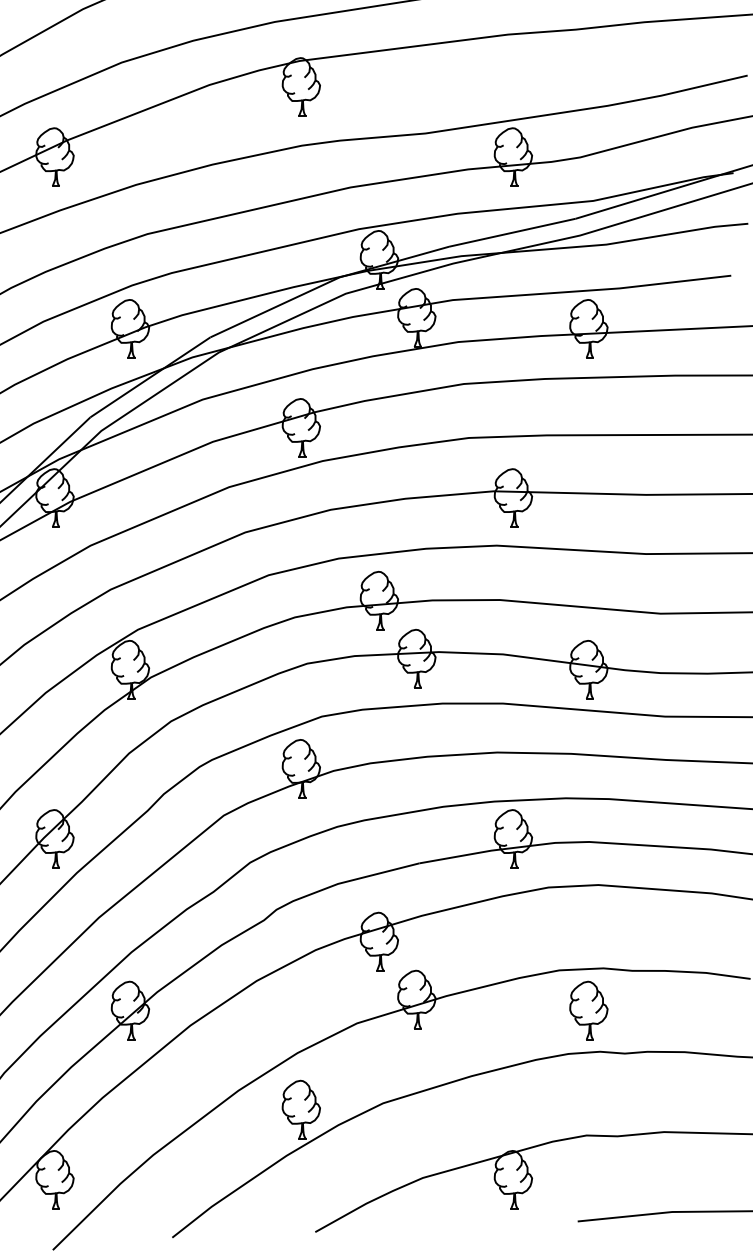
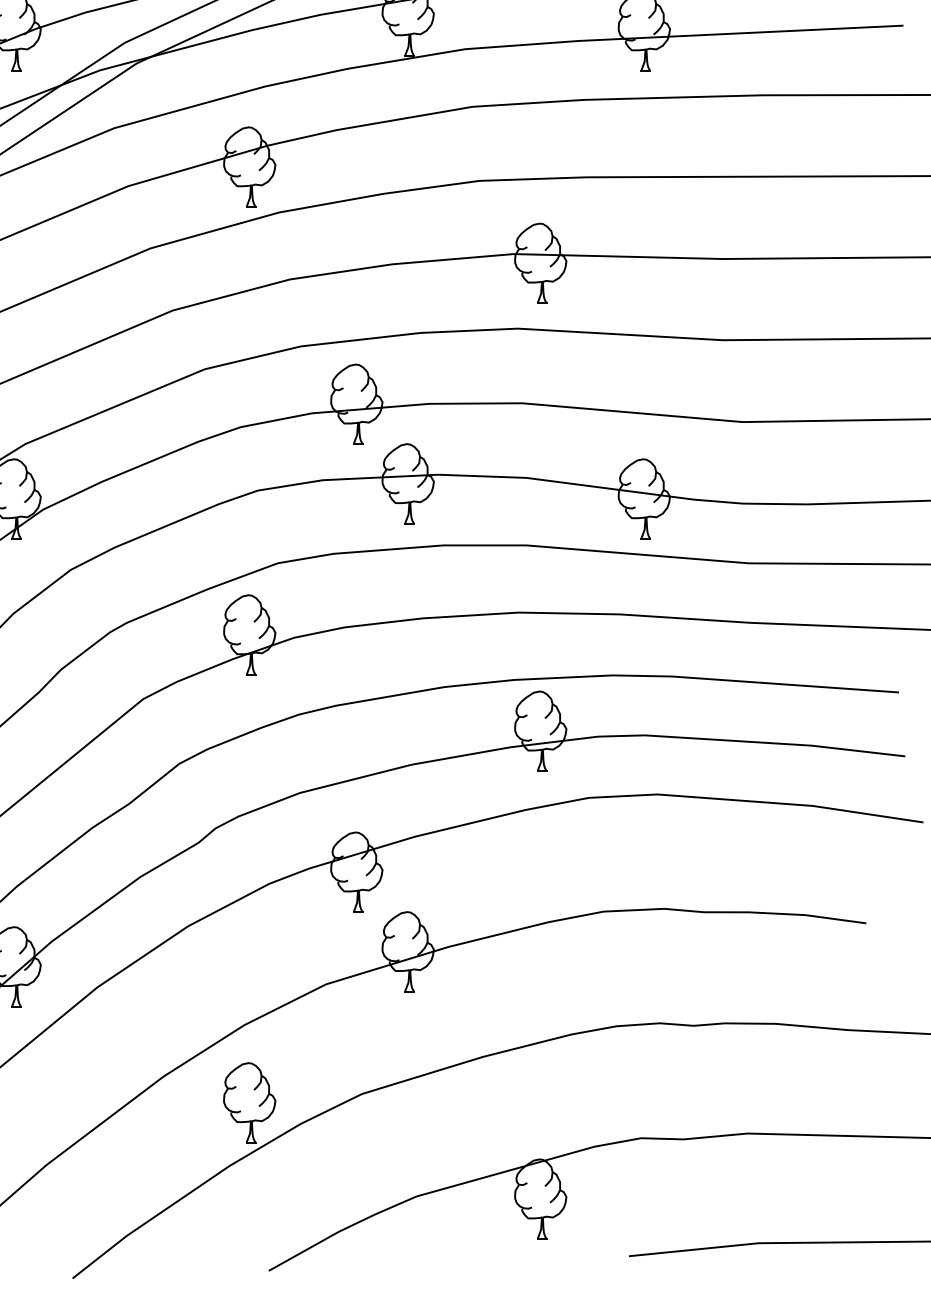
part: (588, 1010) -> (643, 966), removed

